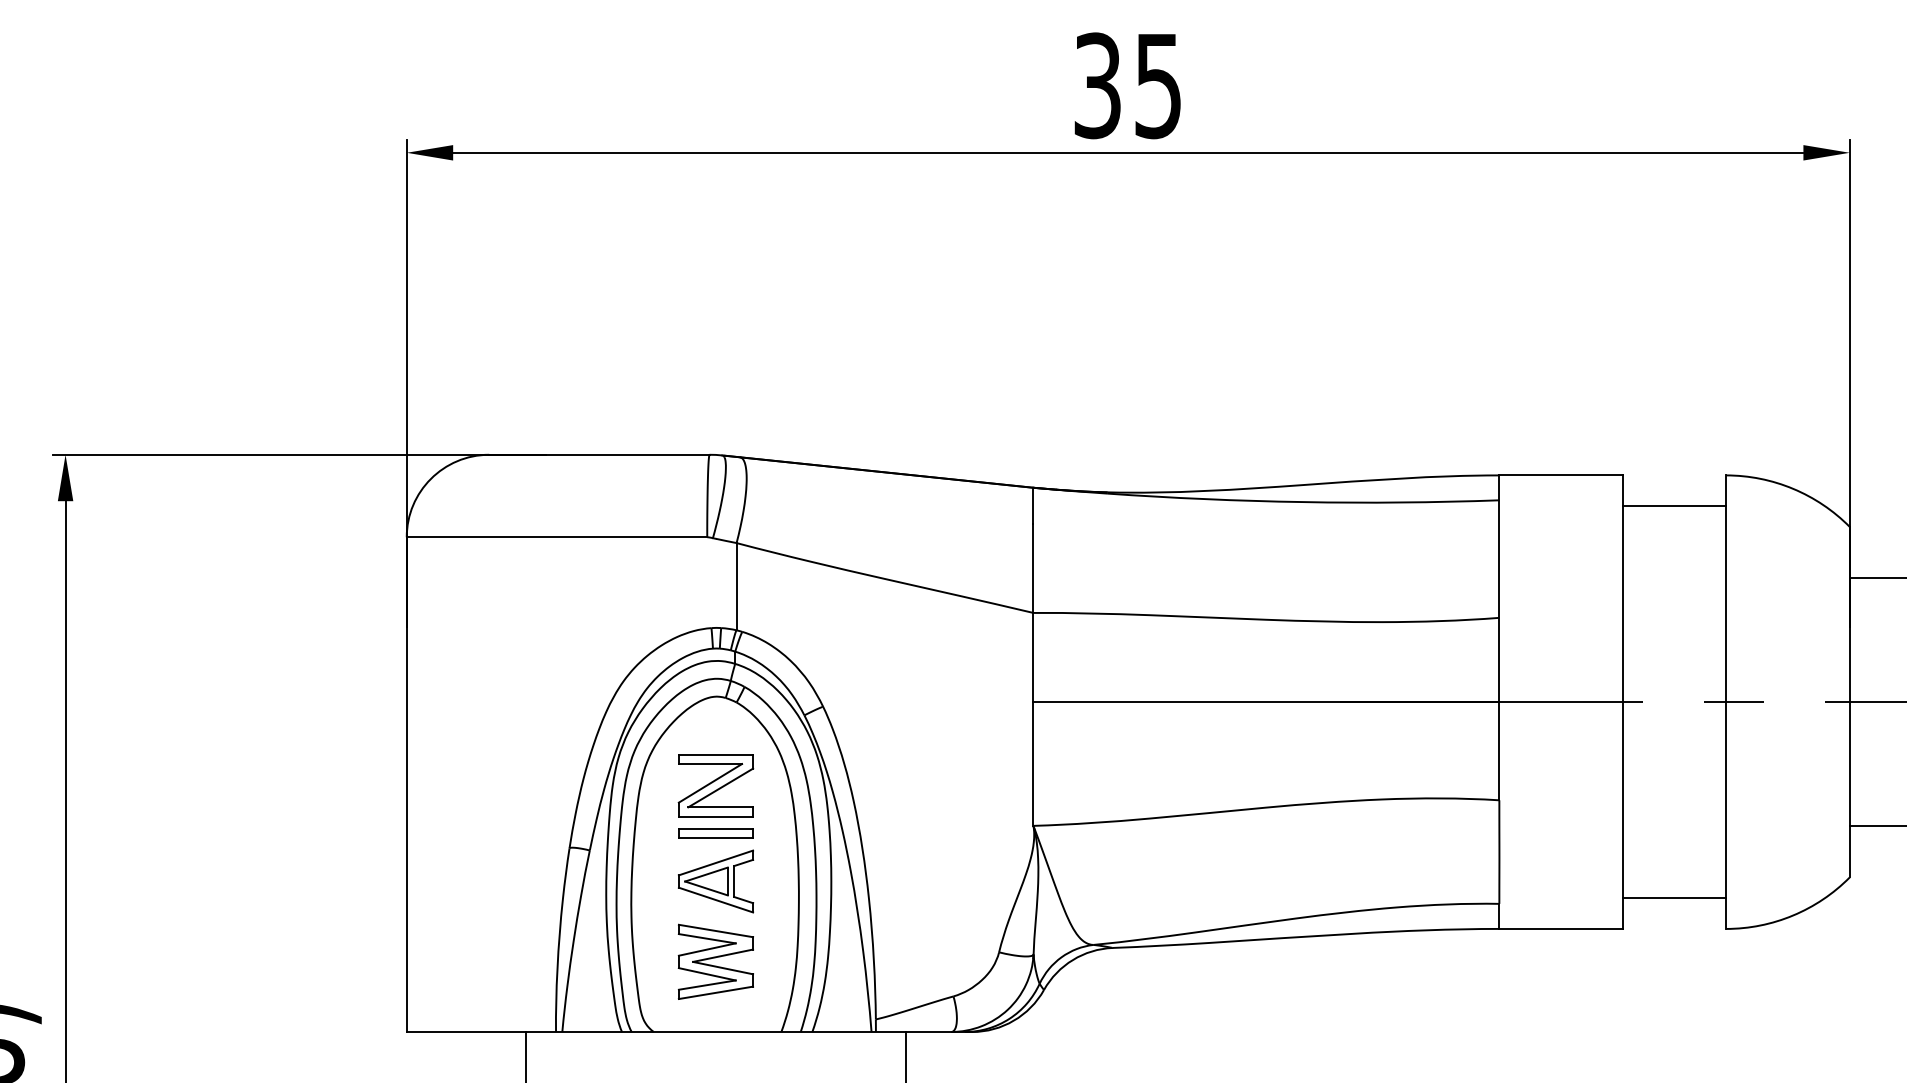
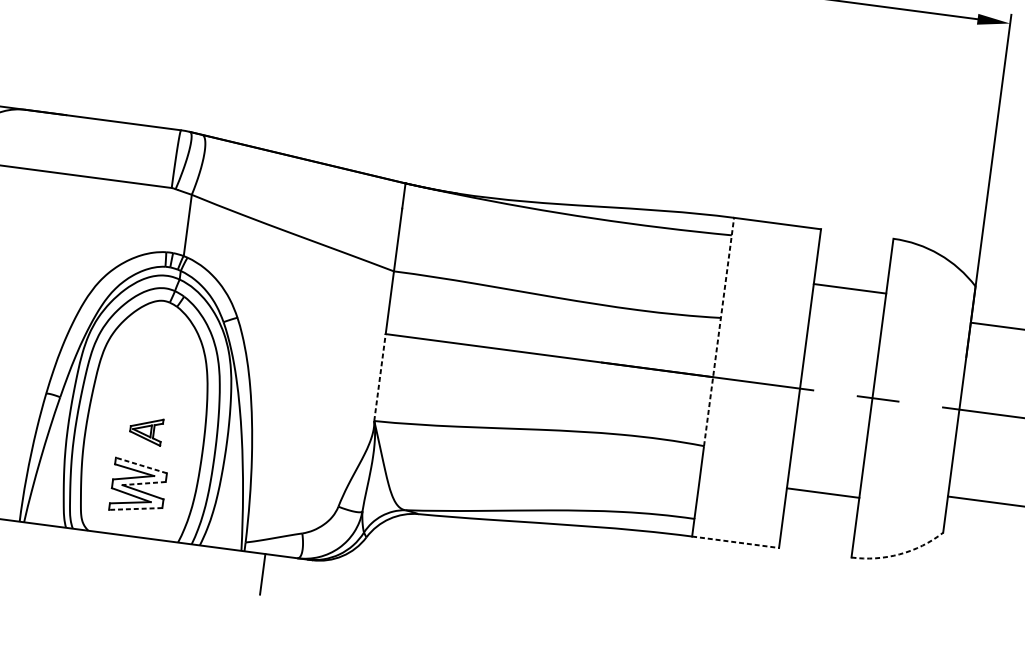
line: (1674, 506) -> (849, 288), moved
line: (1499, 637) -> (719, 331), solid -> dashed
line: (1033, 764) -> (379, 377), solid -> dashed
part: (715, 785) -> (154, 363), removed
part: (715, 833) -> (150, 396), removed
part: (716, 881) -> (146, 430), size x0.6
line: (1674, 898) -> (823, 493), moved
arc: (1793, 915) -> (900, 554), solid -> dashed
line: (1561, 928) -> (735, 541), solid -> dashed
line: (715, 931) -> (141, 465), solid -> dashed
line: (723, 955) -> (144, 483), solid -> dashed
line: (715, 992) -> (135, 508), solid -> dashed

